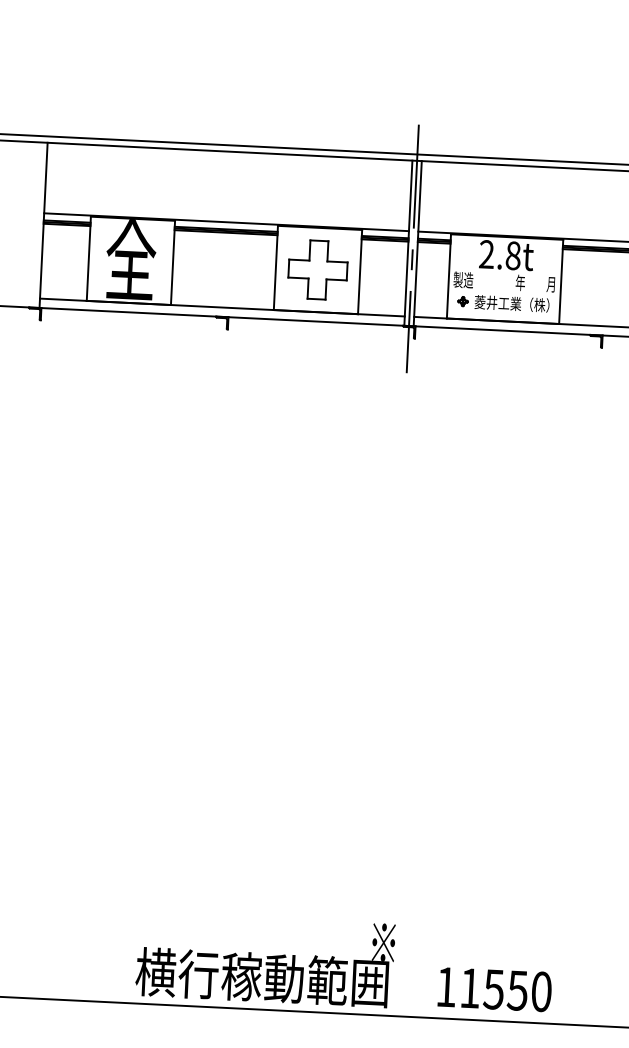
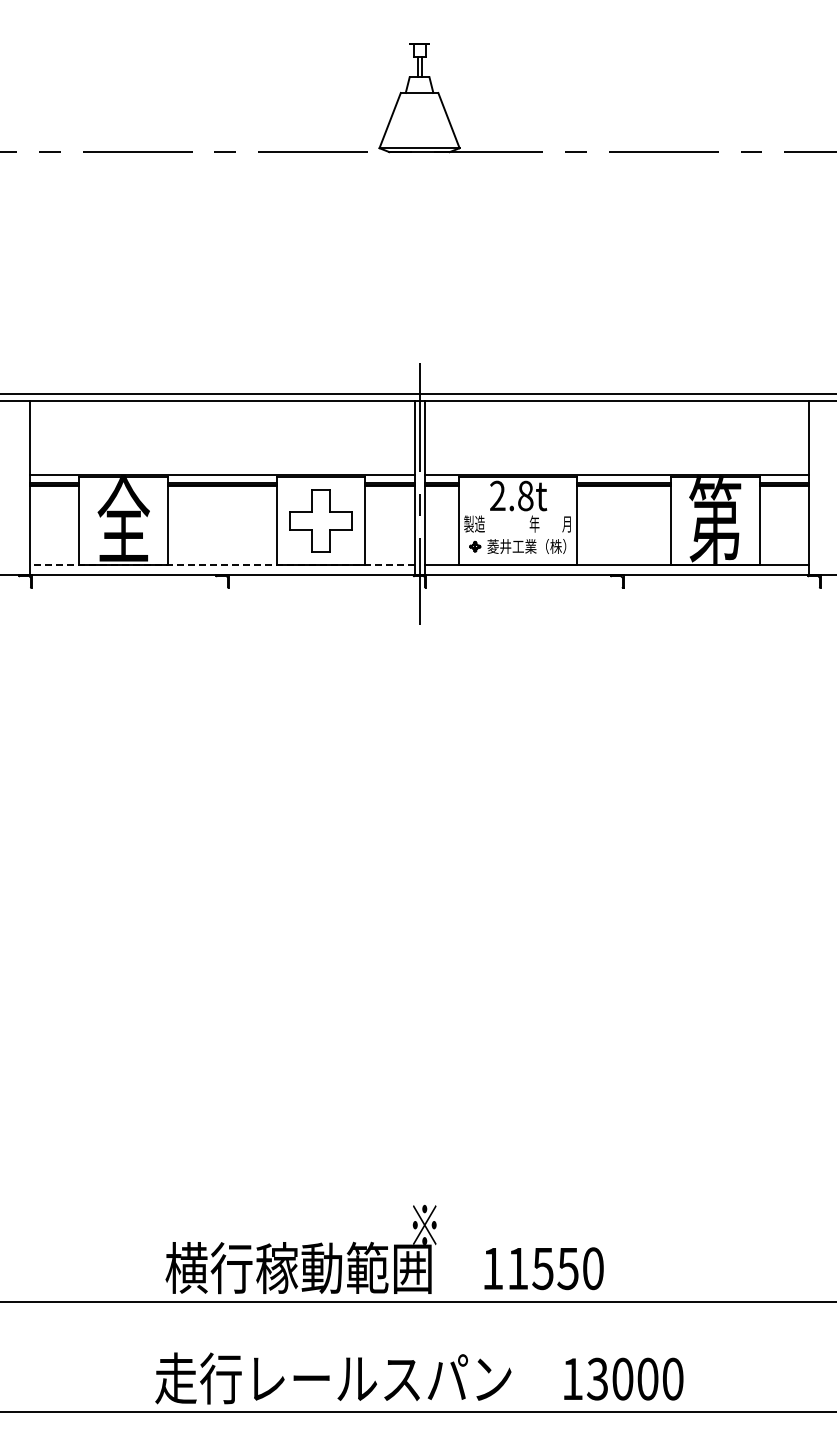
line: (221, 307) -> (221, 565), solid -> dashed

